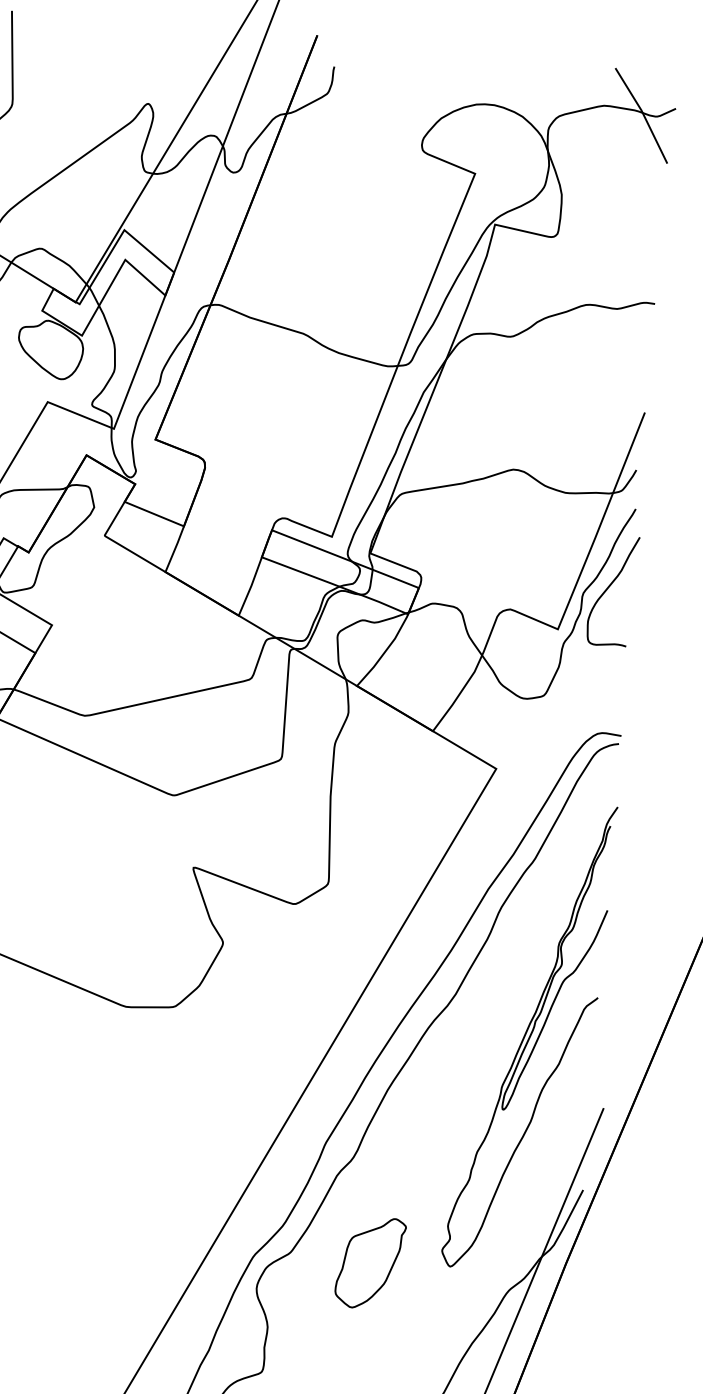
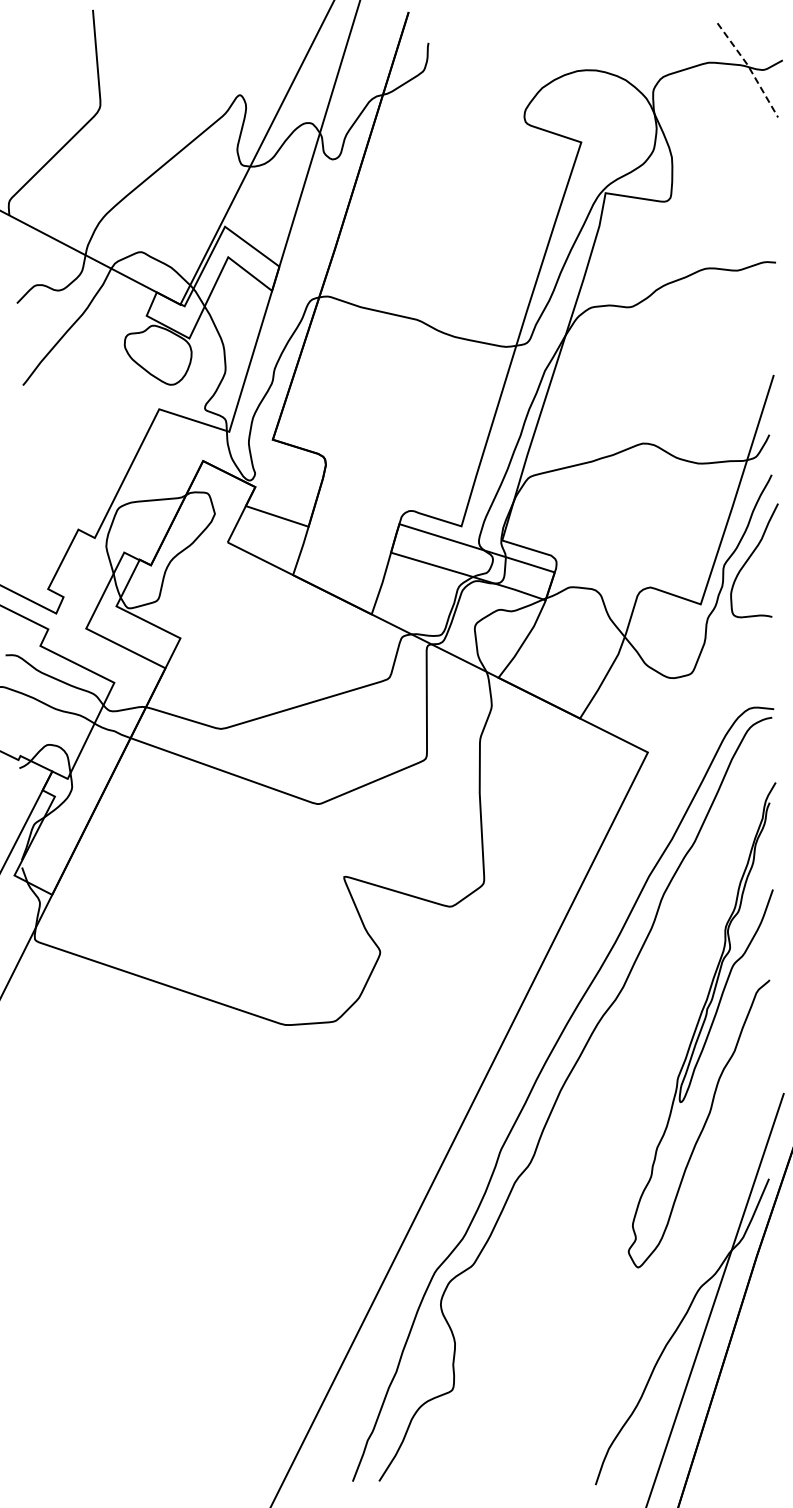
line: (643, 114) -> (749, 68), solid -> dashed
part: (370, 1262) -> (555, 1269), removed

